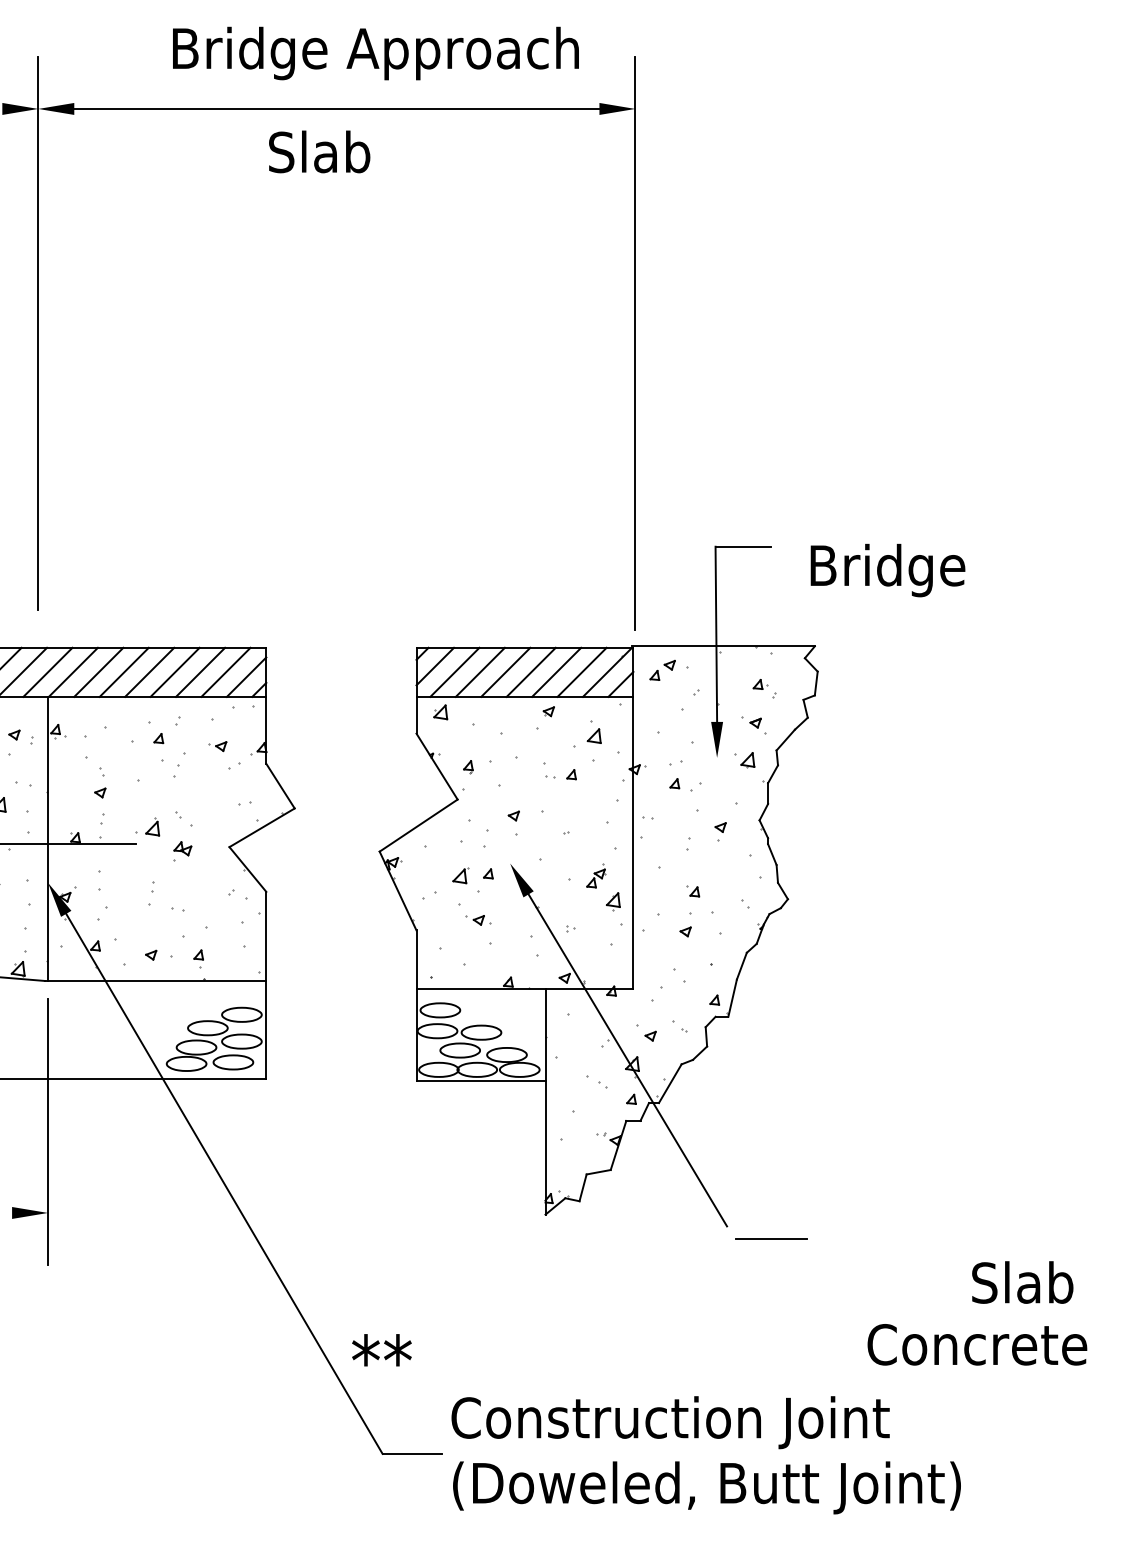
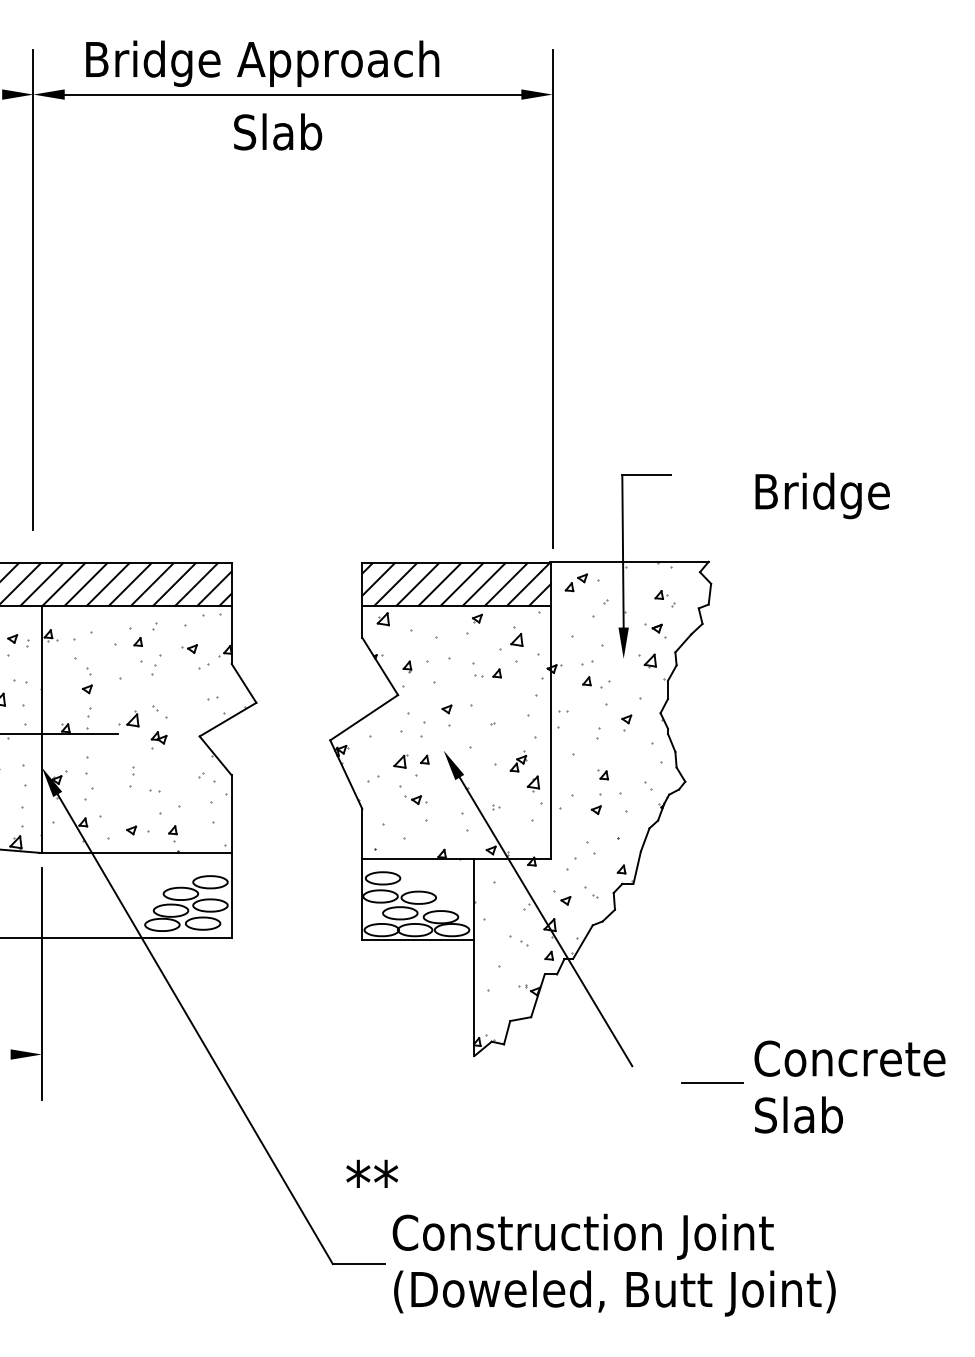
text: (375, 53) -> (262, 63), moved
text: (887, 570) -> (822, 495), moved
line: (771, 1238) -> (712, 1081), moved
text: (1022, 1282) -> (798, 1114), moved
text: (977, 1344) -> (850, 1058), moved
text: (381, 1350) -> (371, 1174), moved

